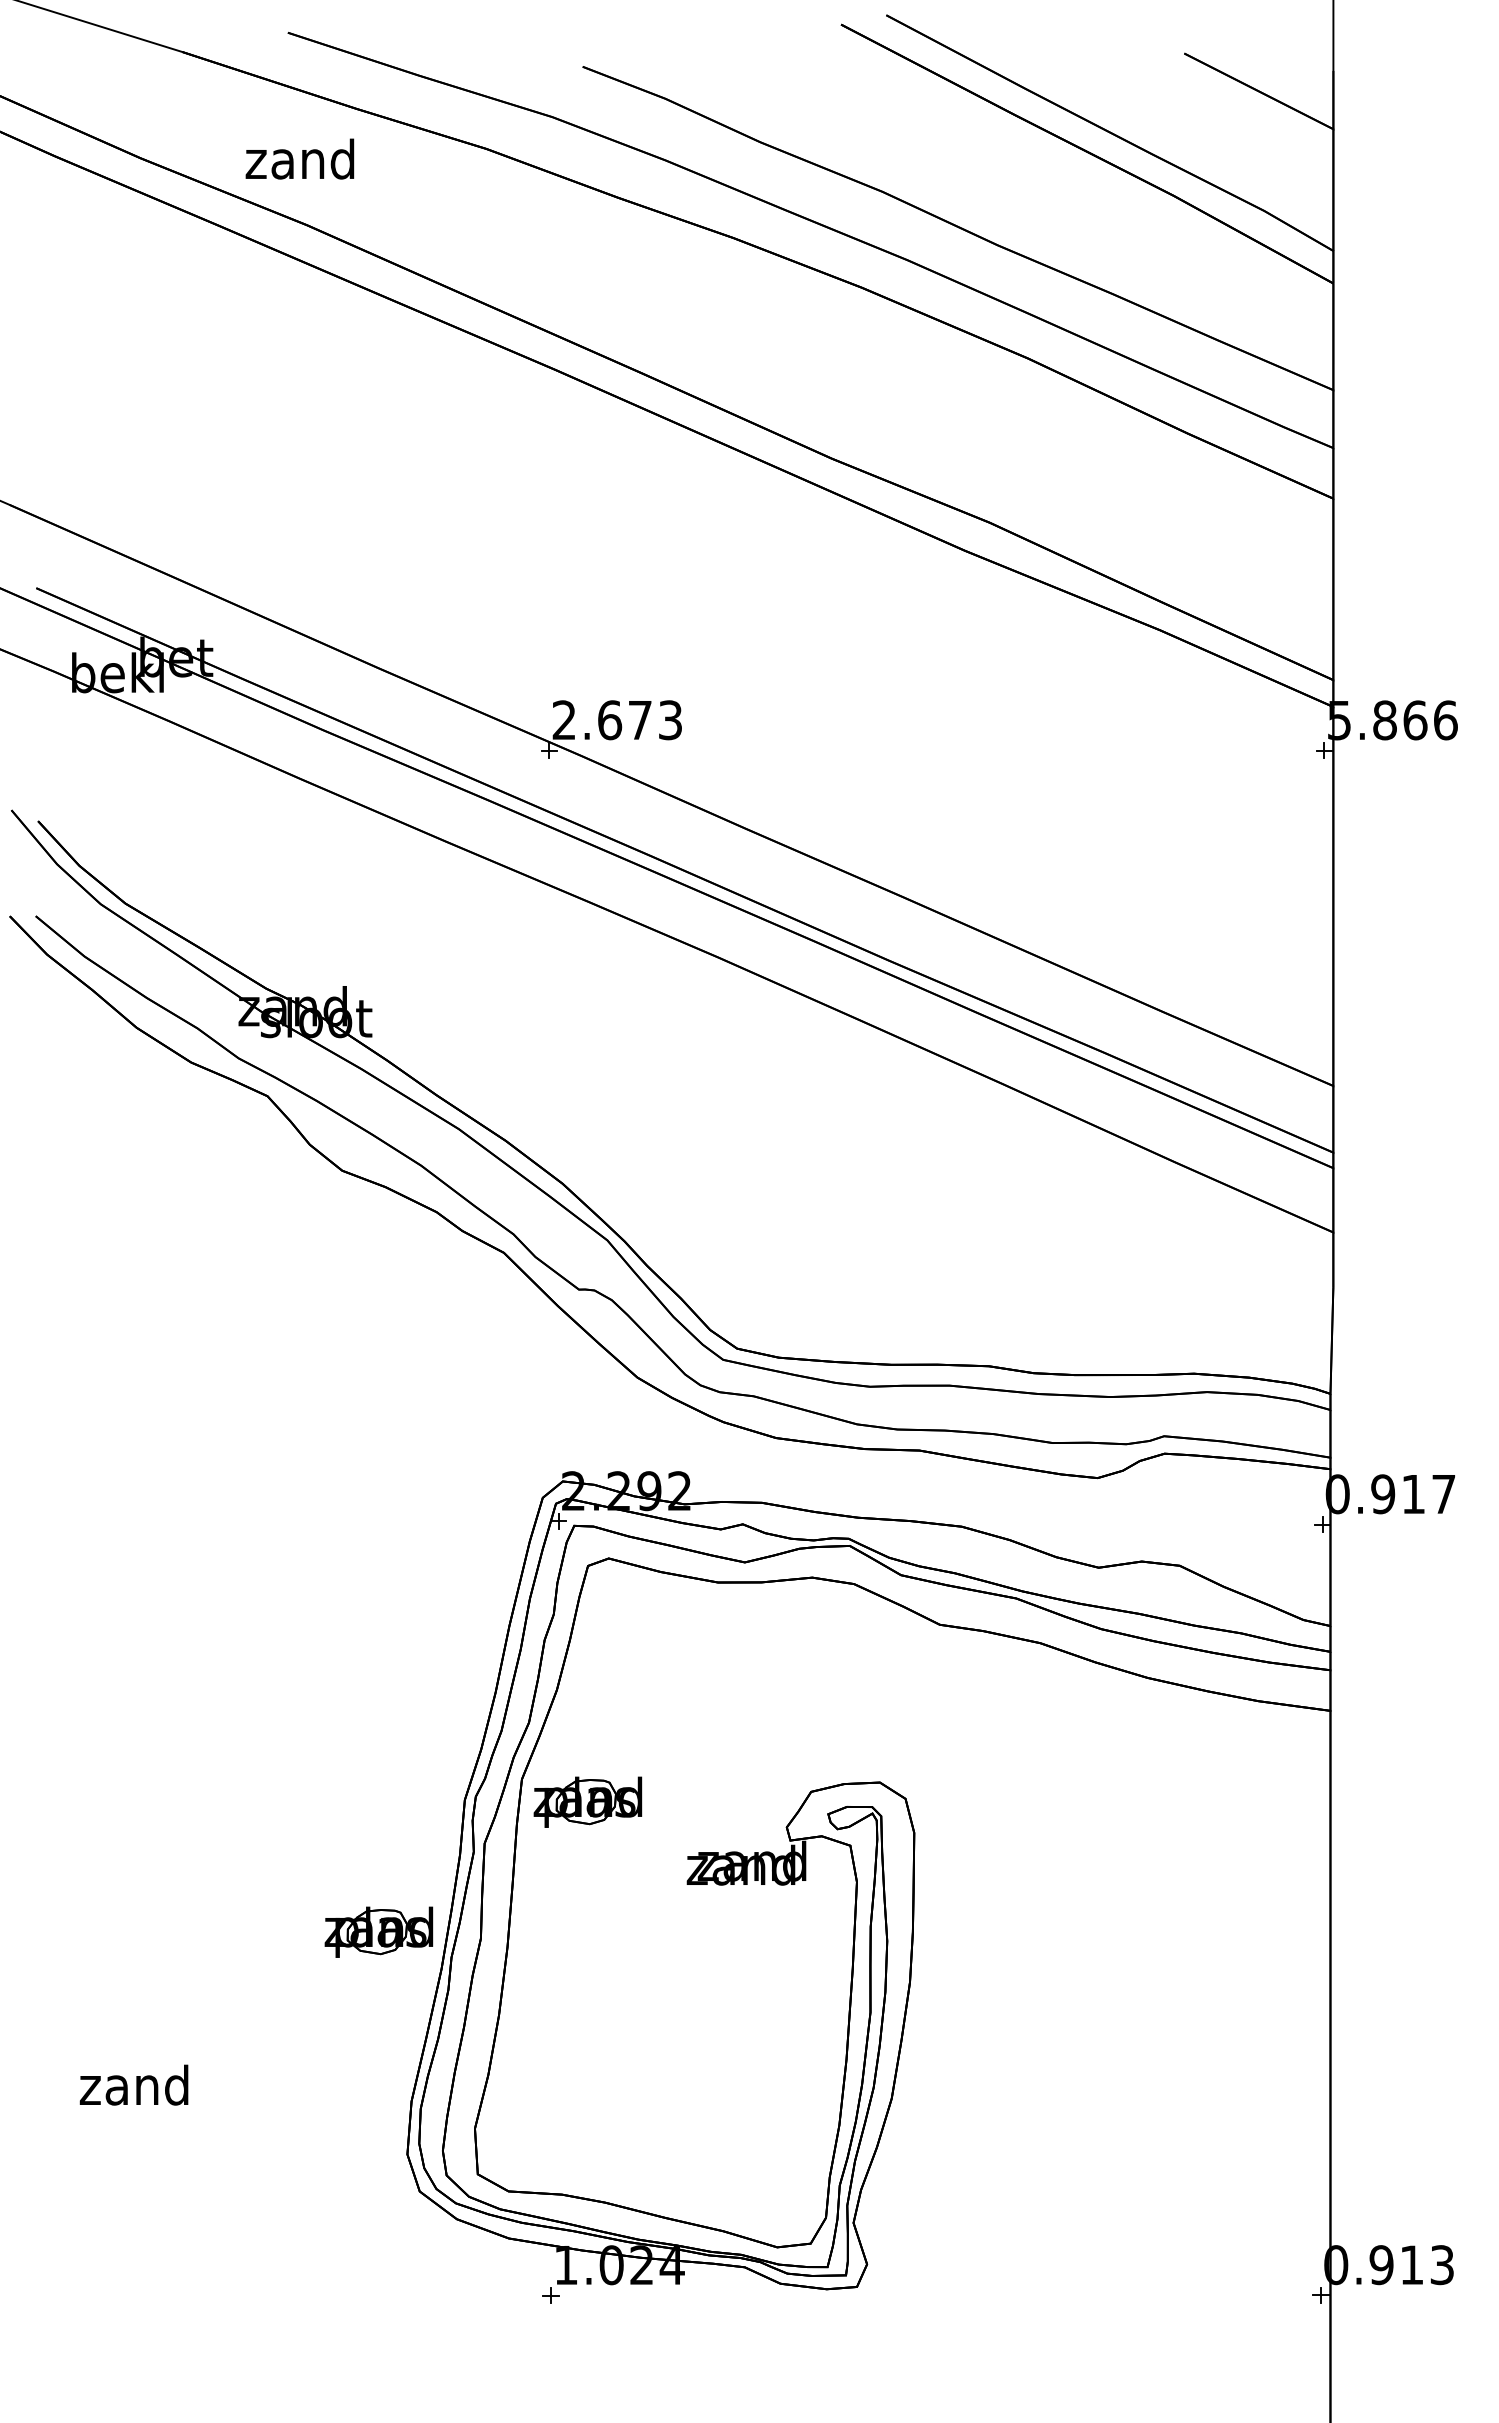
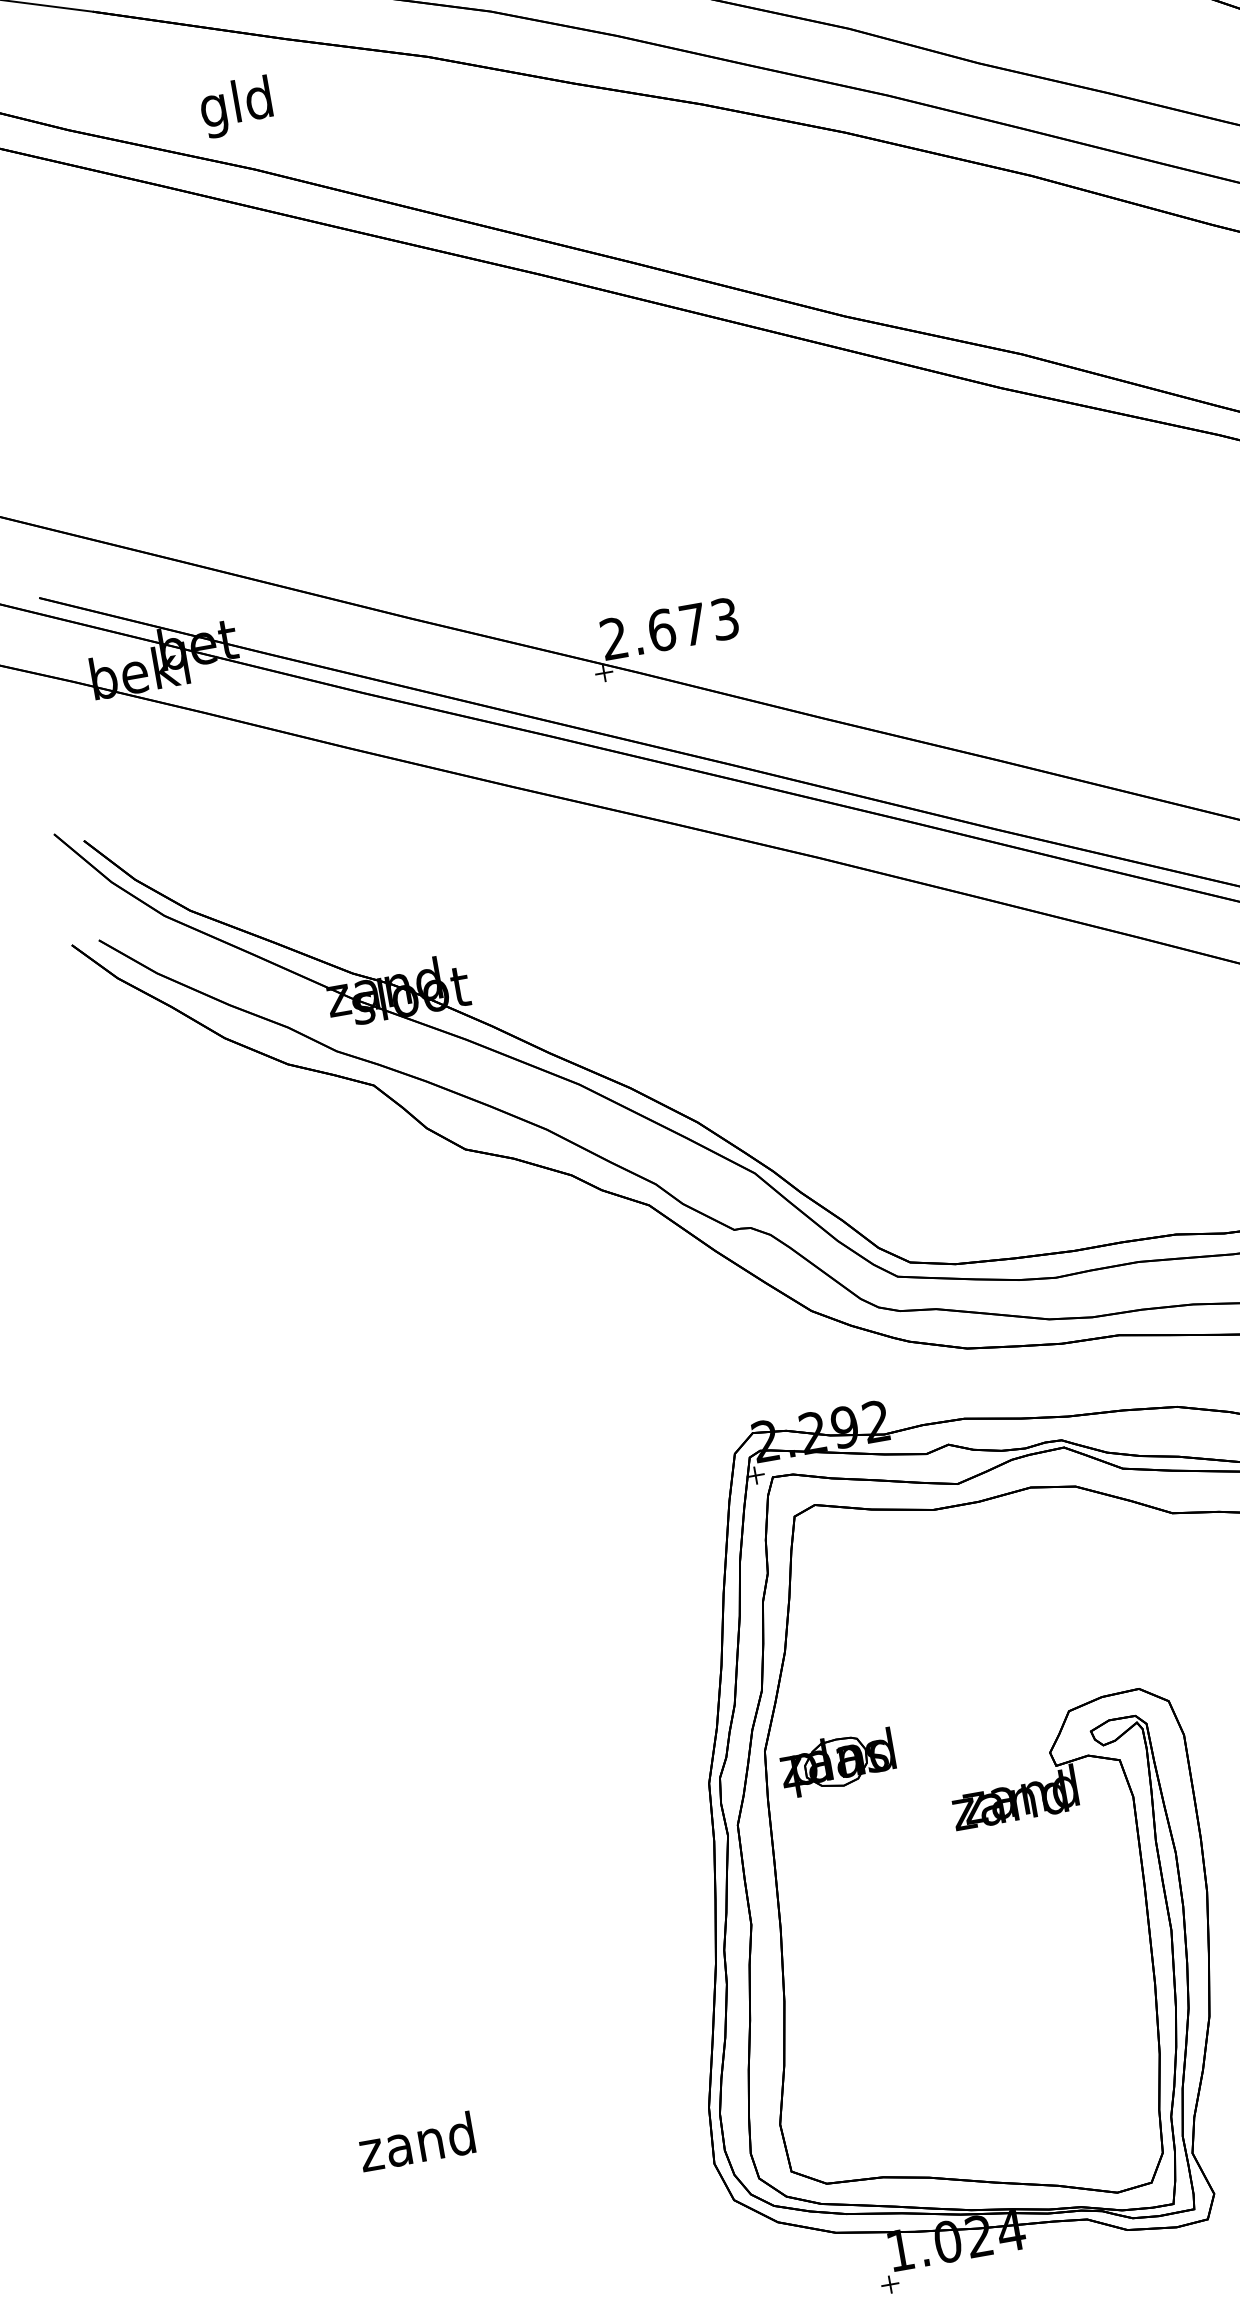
text: (299, 163) -> (235, 106), zand -> gld
part: (378, 1931) -> (643, 1936), removed

